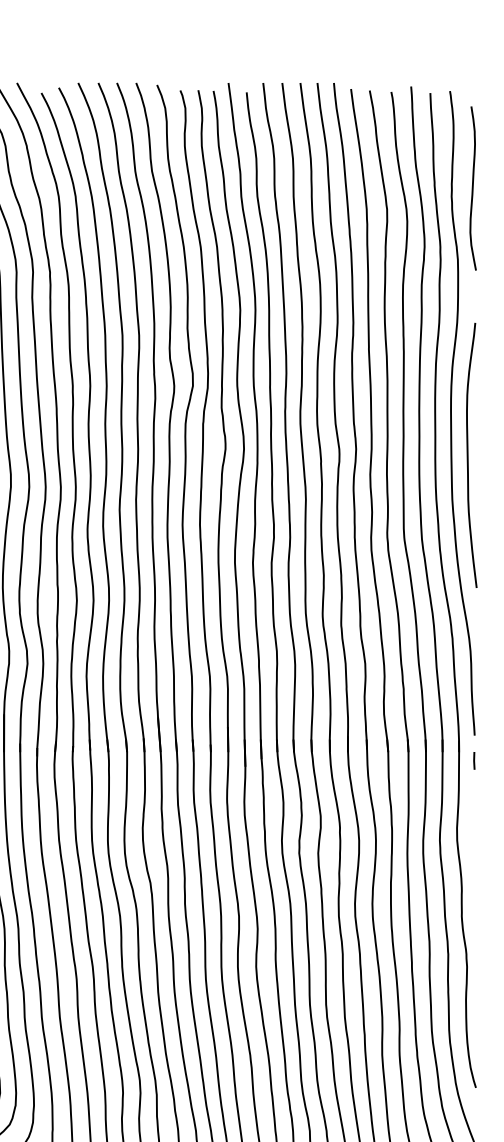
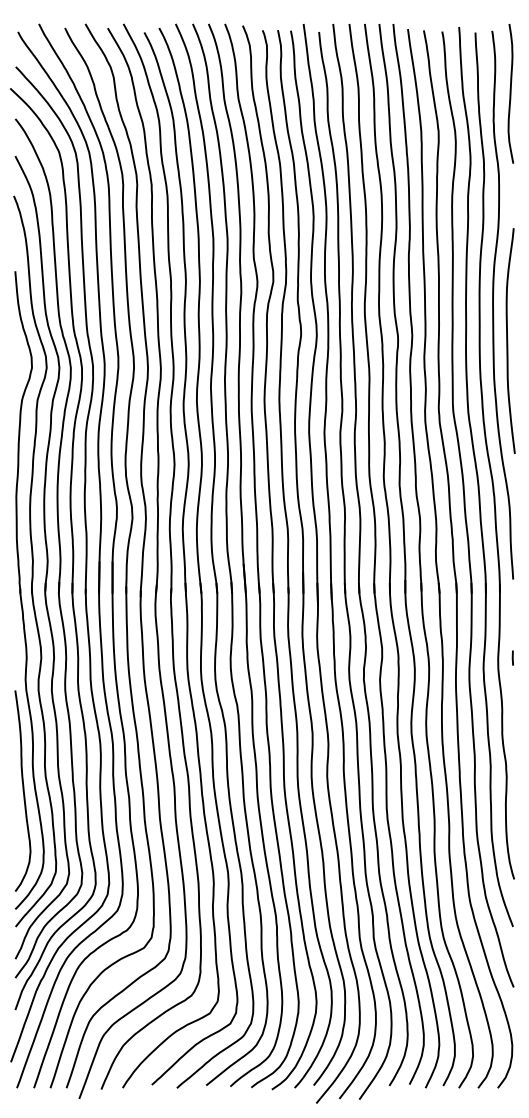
curve: (472, 188) -> (510, 93), moved
line: (473, 760) -> (512, 657), moved

